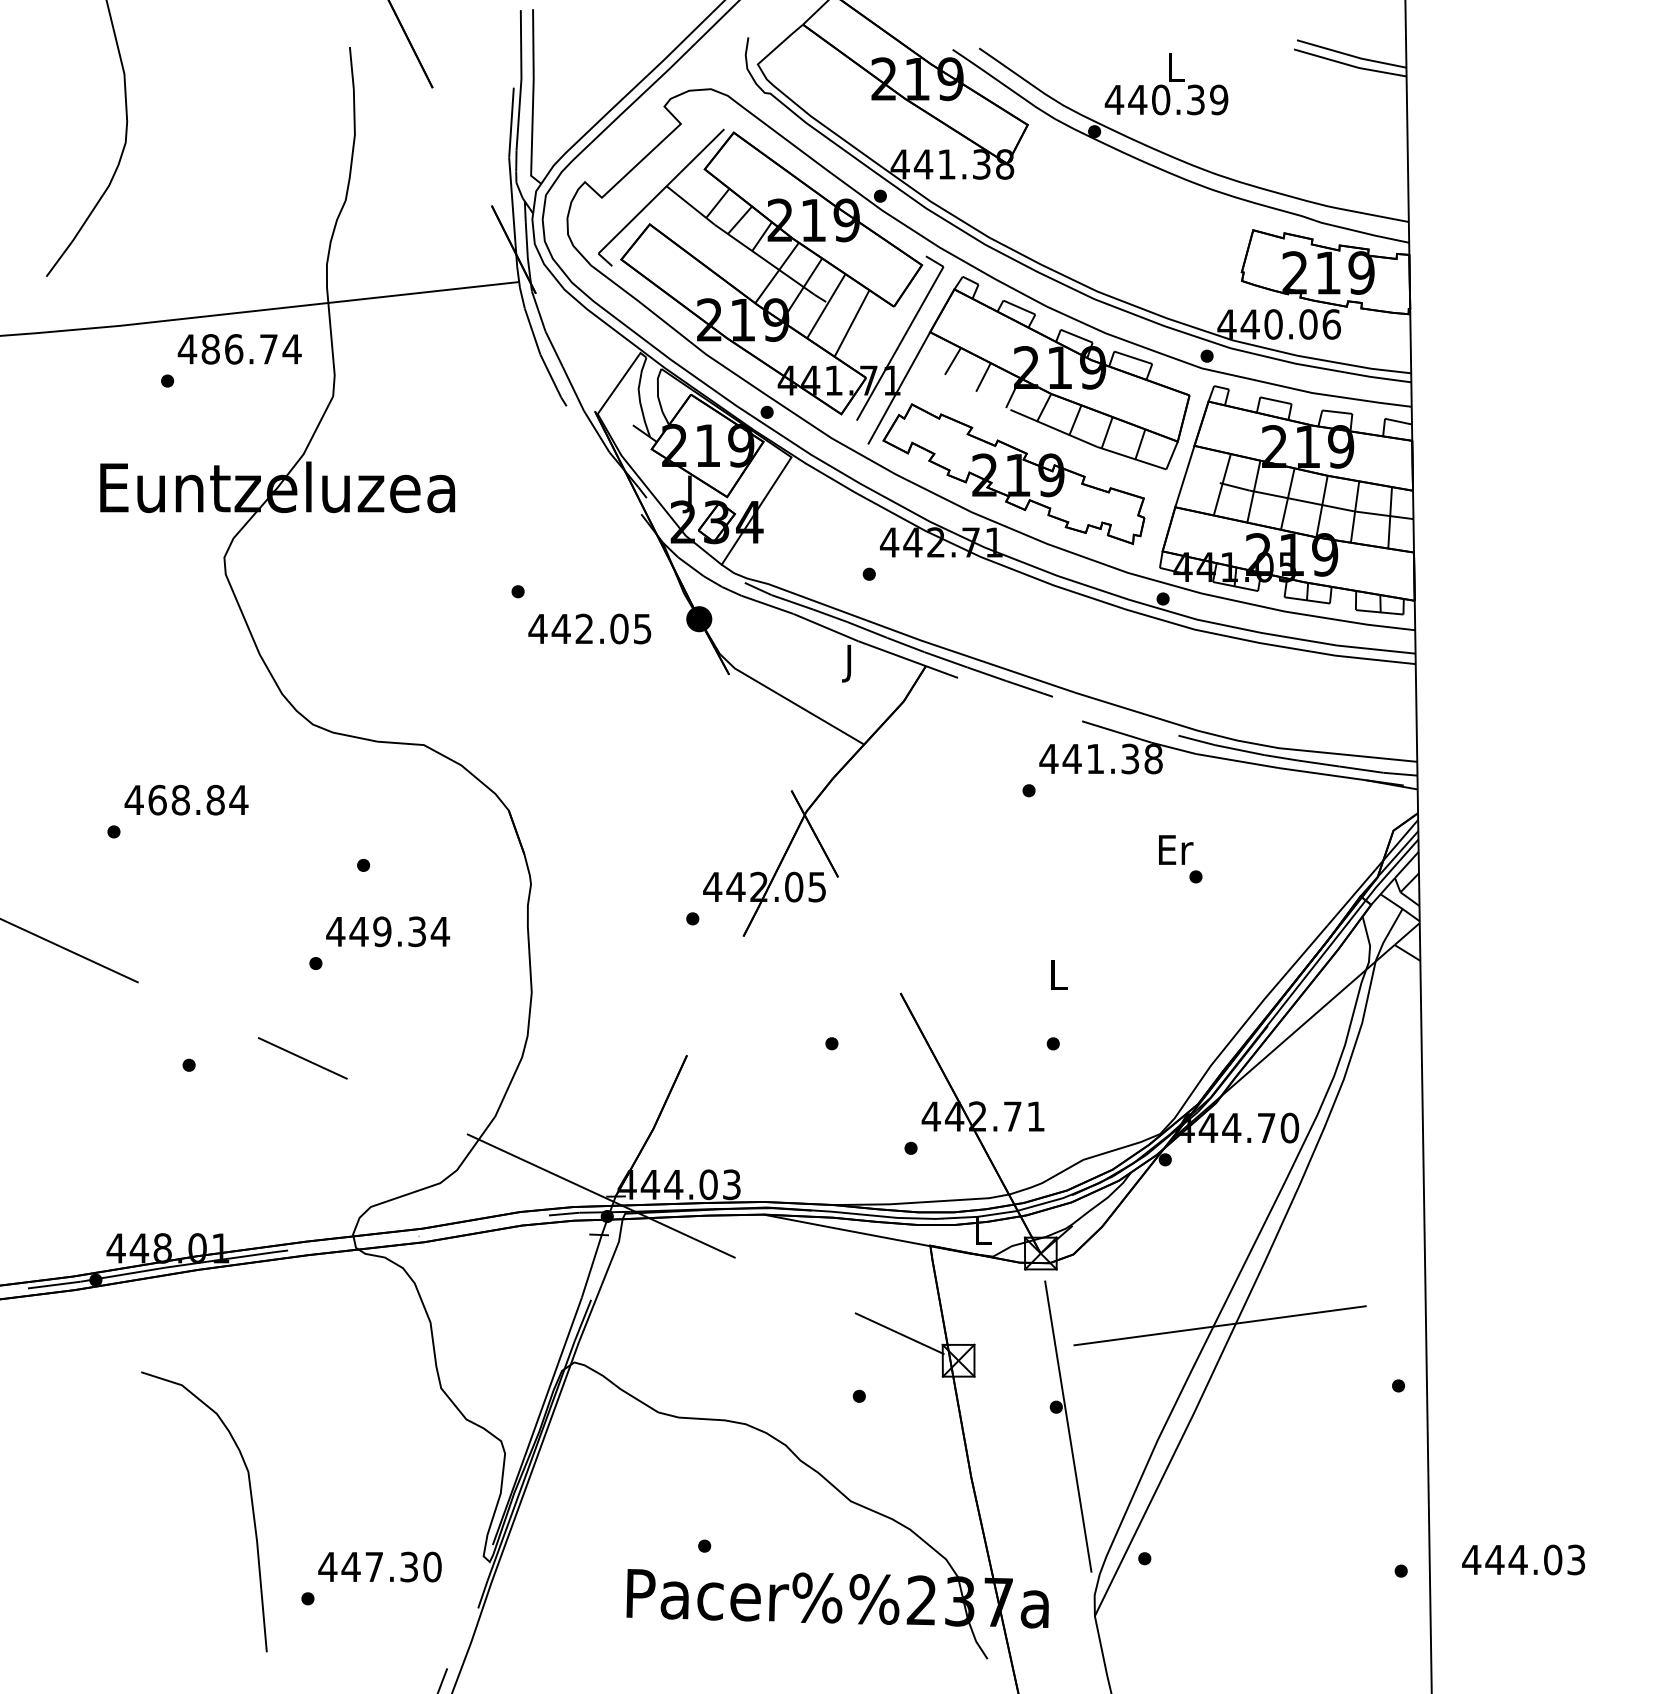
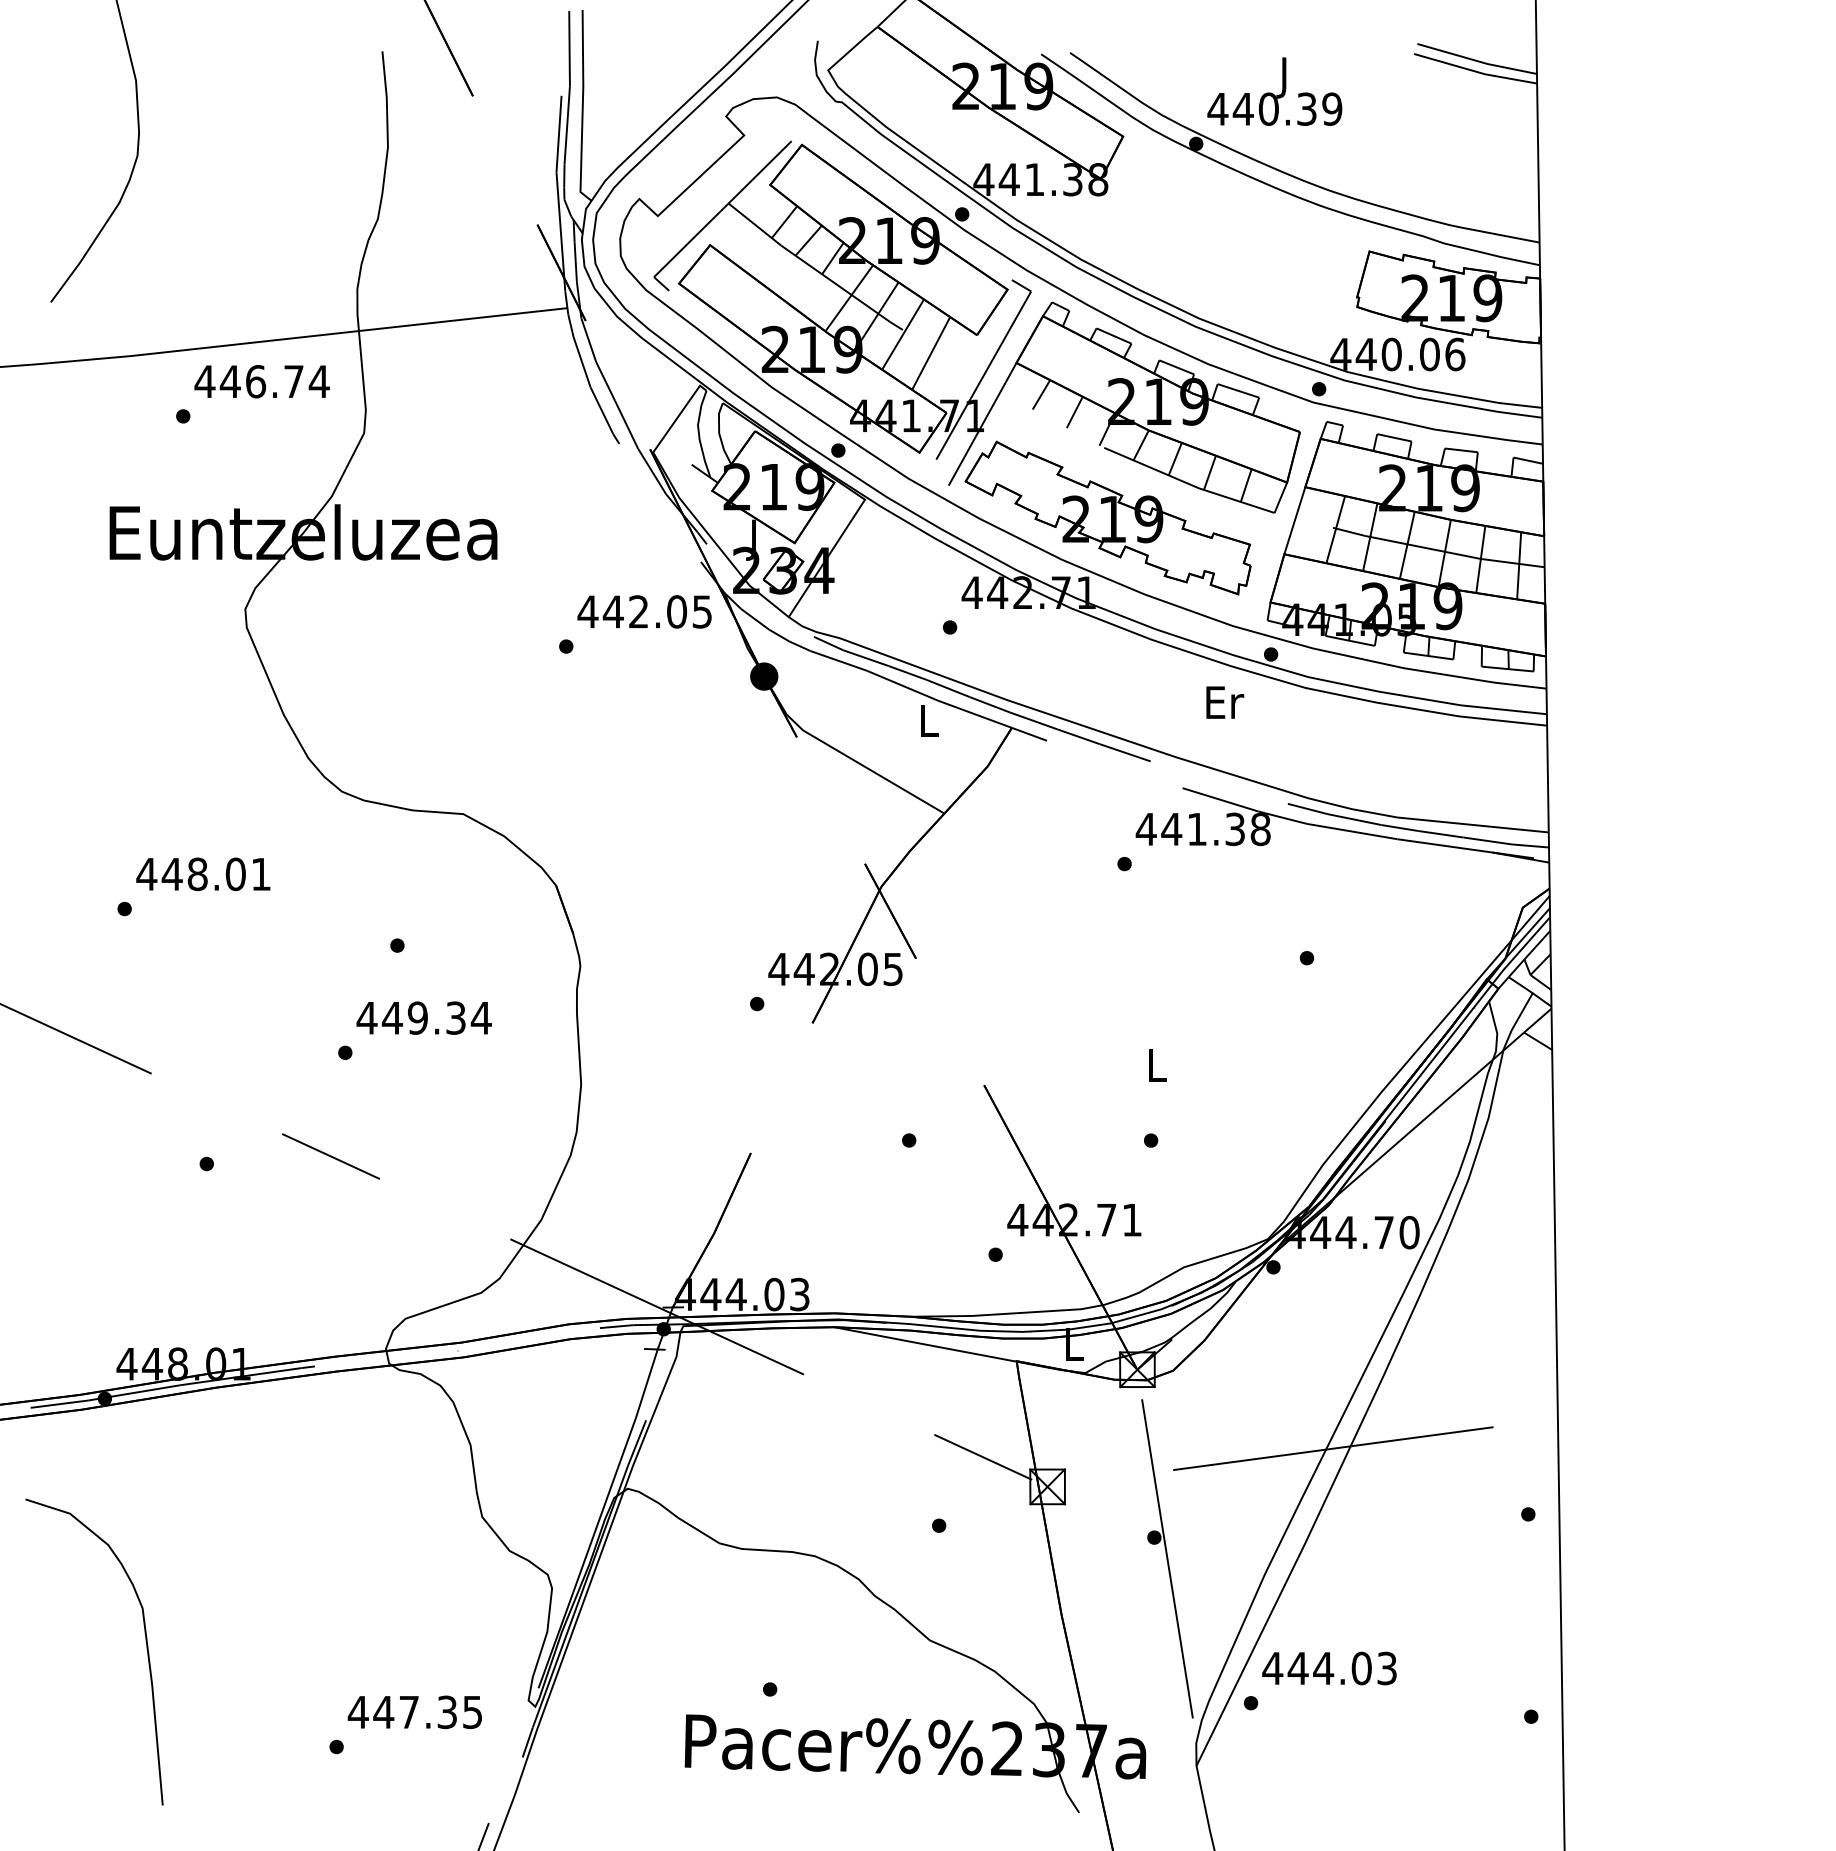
text: (1176, 71) -> (1285, 78), L -> J
text: (210, 349) -> (230, 381), 486.74 -> 446.74
text: (589, 628) -> (644, 611), moved
text: (850, 663) -> (929, 724), J -> L
text: (197, 799) -> (215, 873), 468.84 -> 448.01
text: (1176, 849) -> (1225, 702), moved
curve: (251, 1506) -> (146, 1646), moved
text: (1523, 1559) -> (1329, 1667), moved
text: (432, 1566) -> (472, 1711), 447.30 -> 447.35

